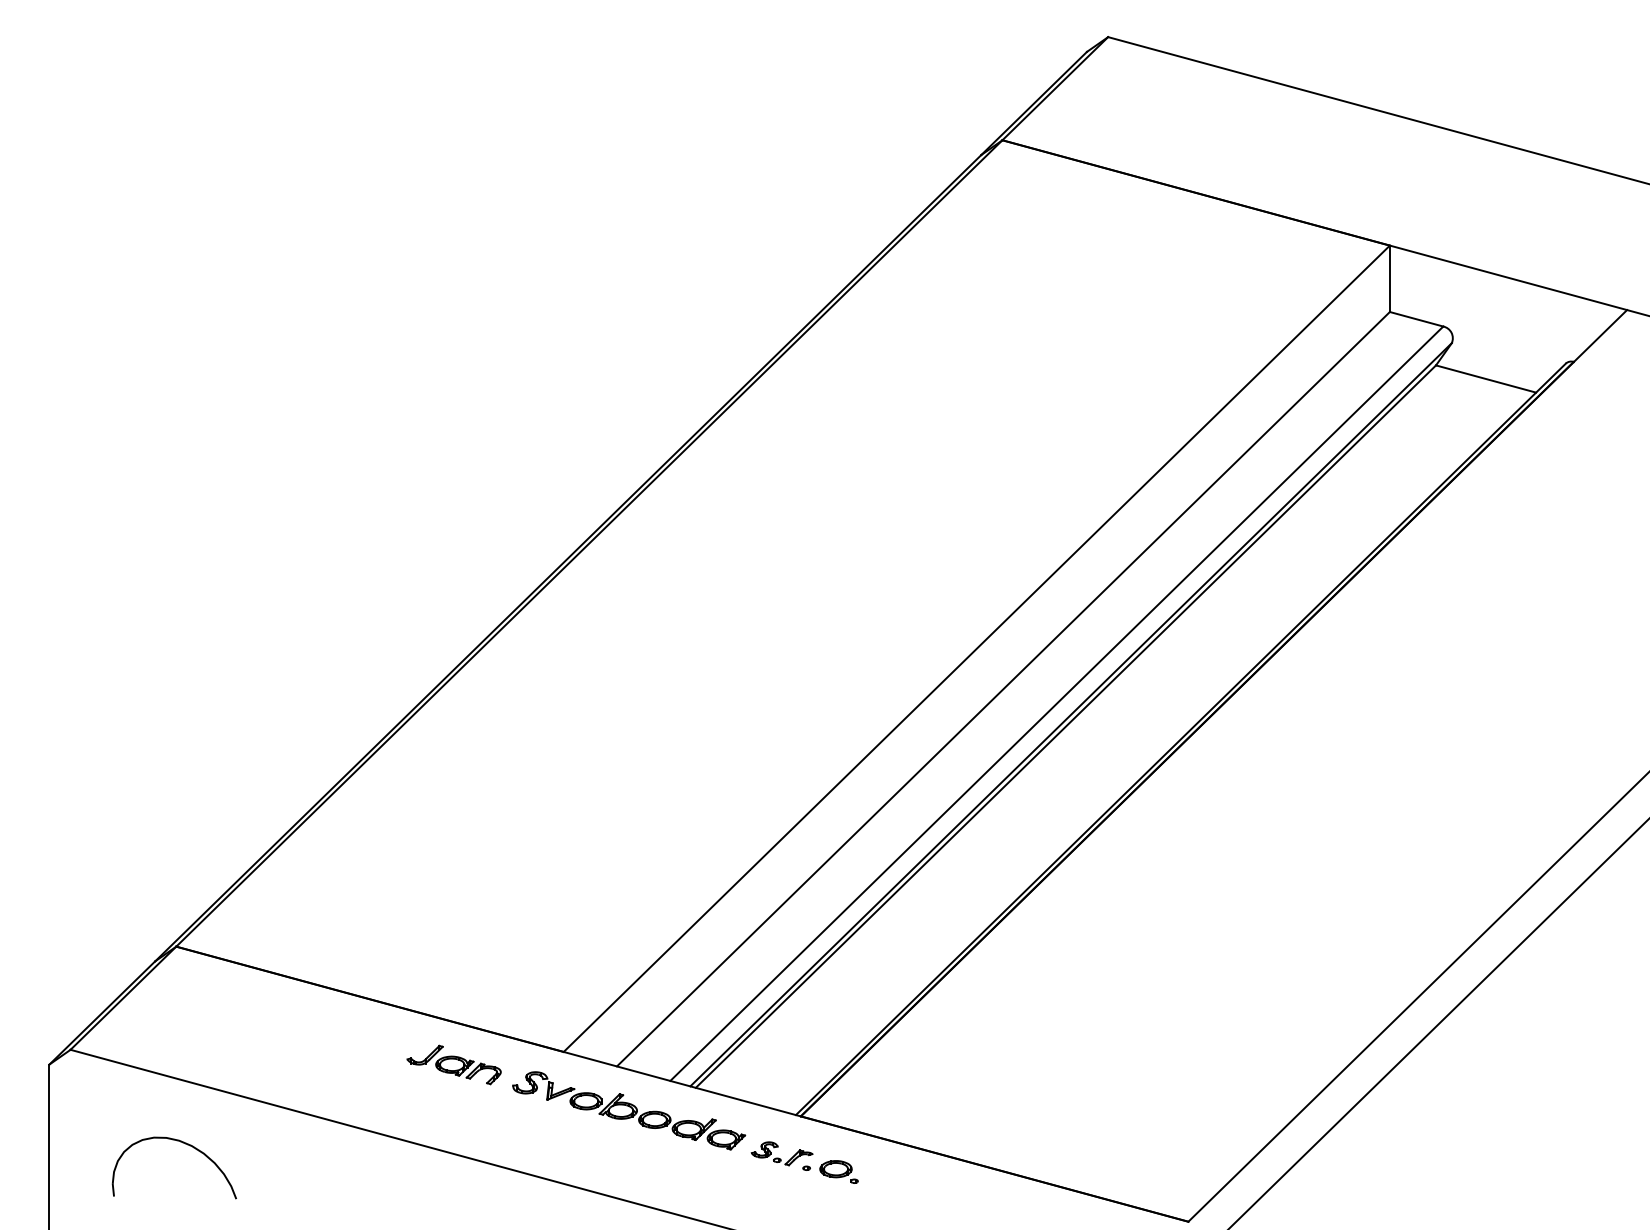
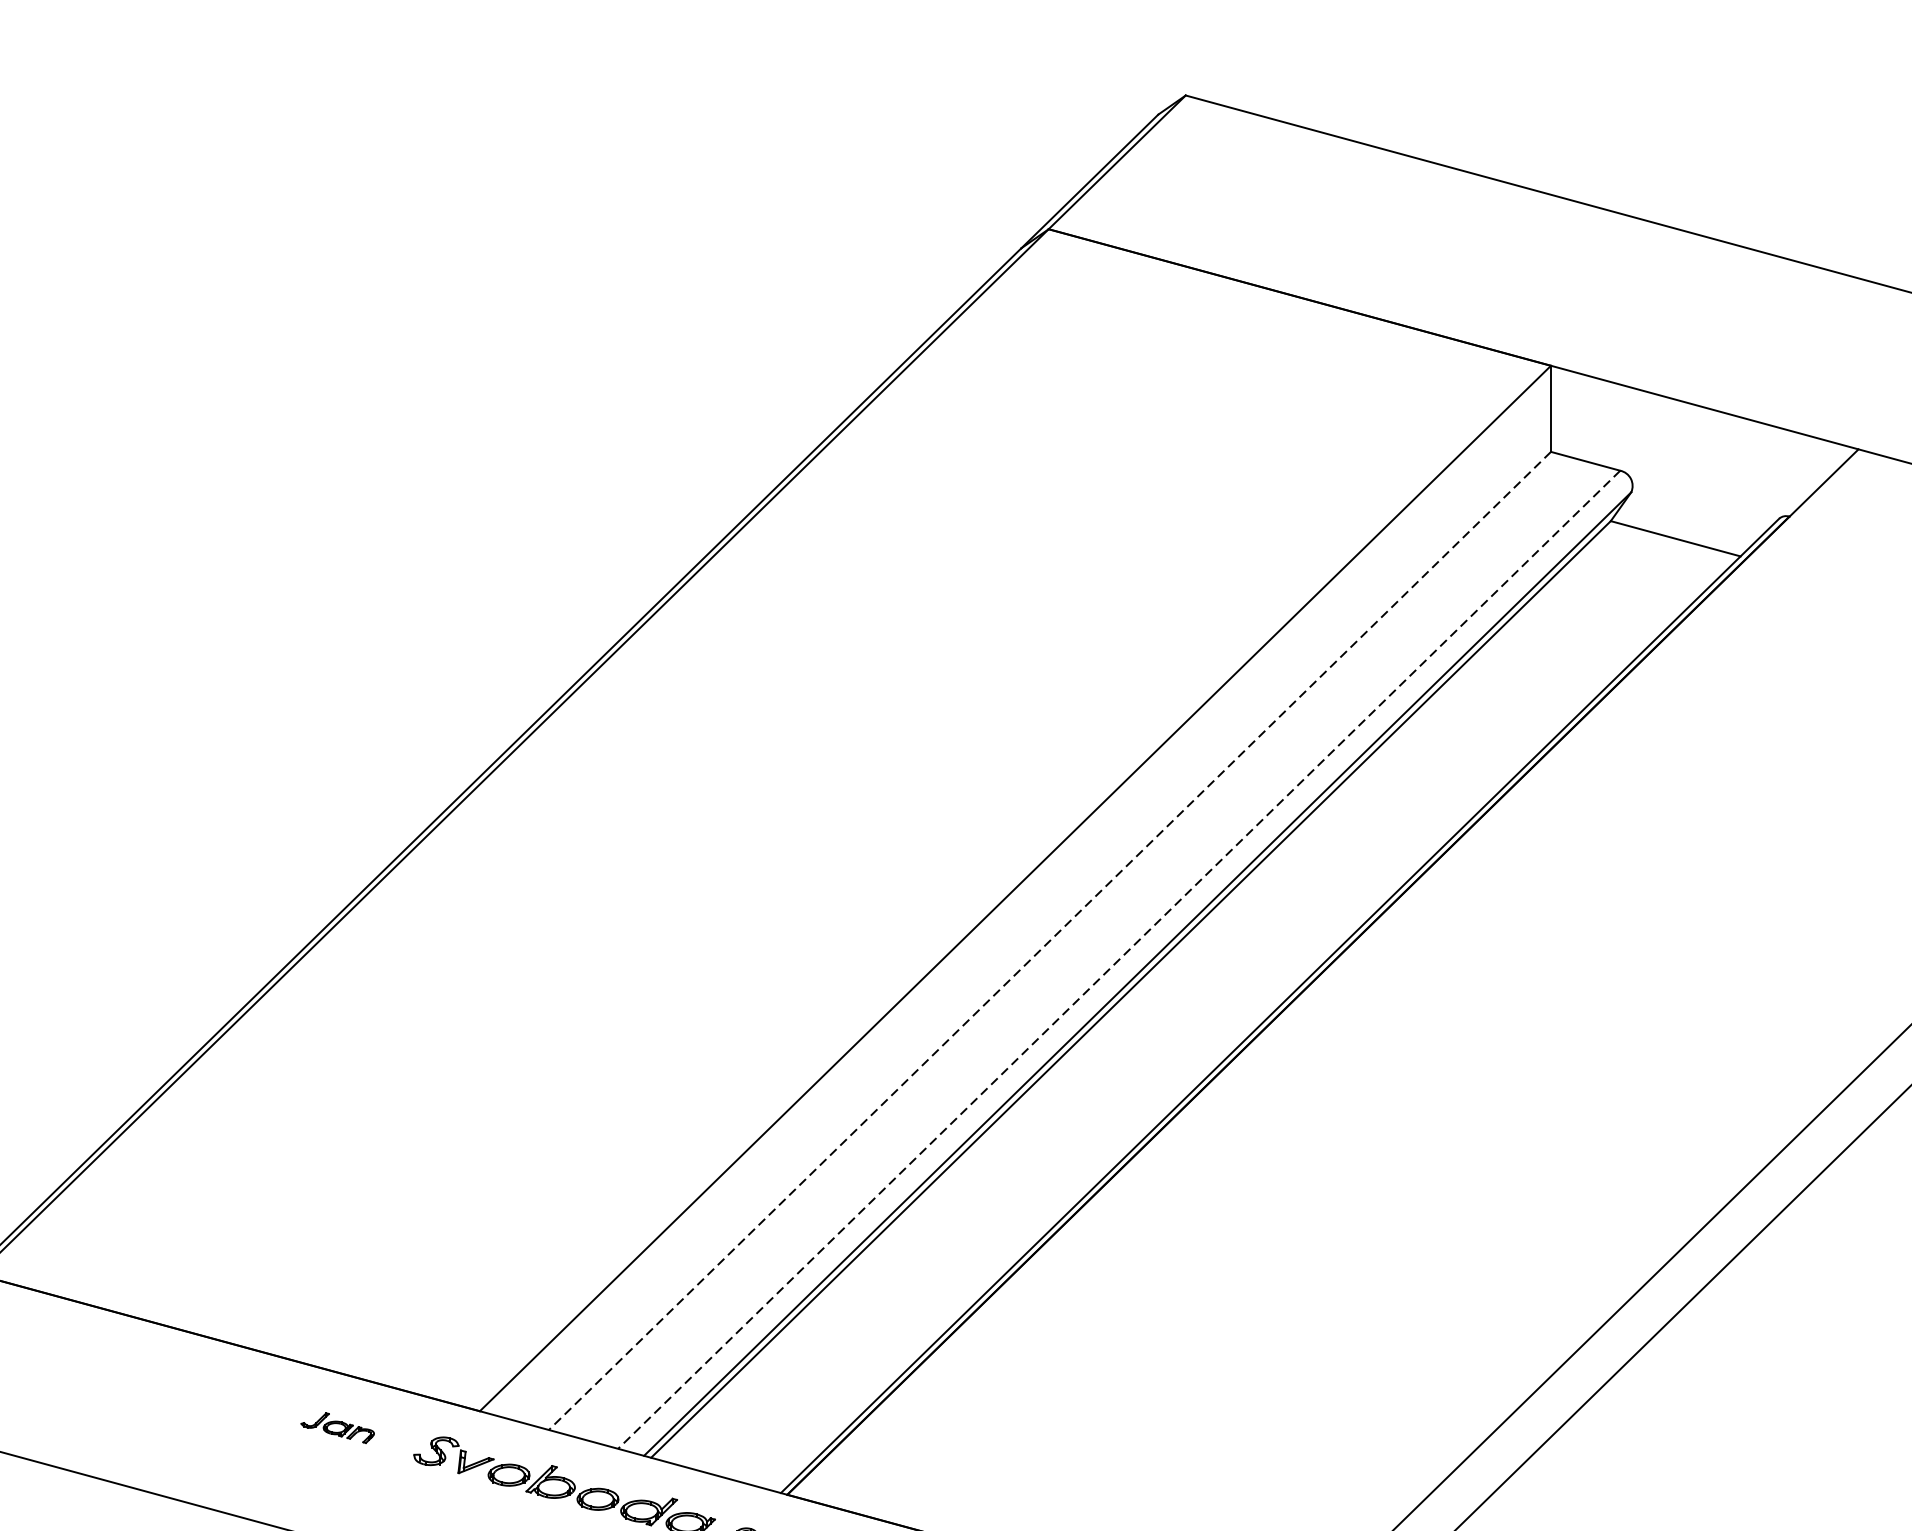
line: (1003, 689) -> (1050, 941), solid -> dashed
line: (1056, 704) -> (1118, 960), solid -> dashed
part: (453, 1064) -> (336, 1427), size x0.6

